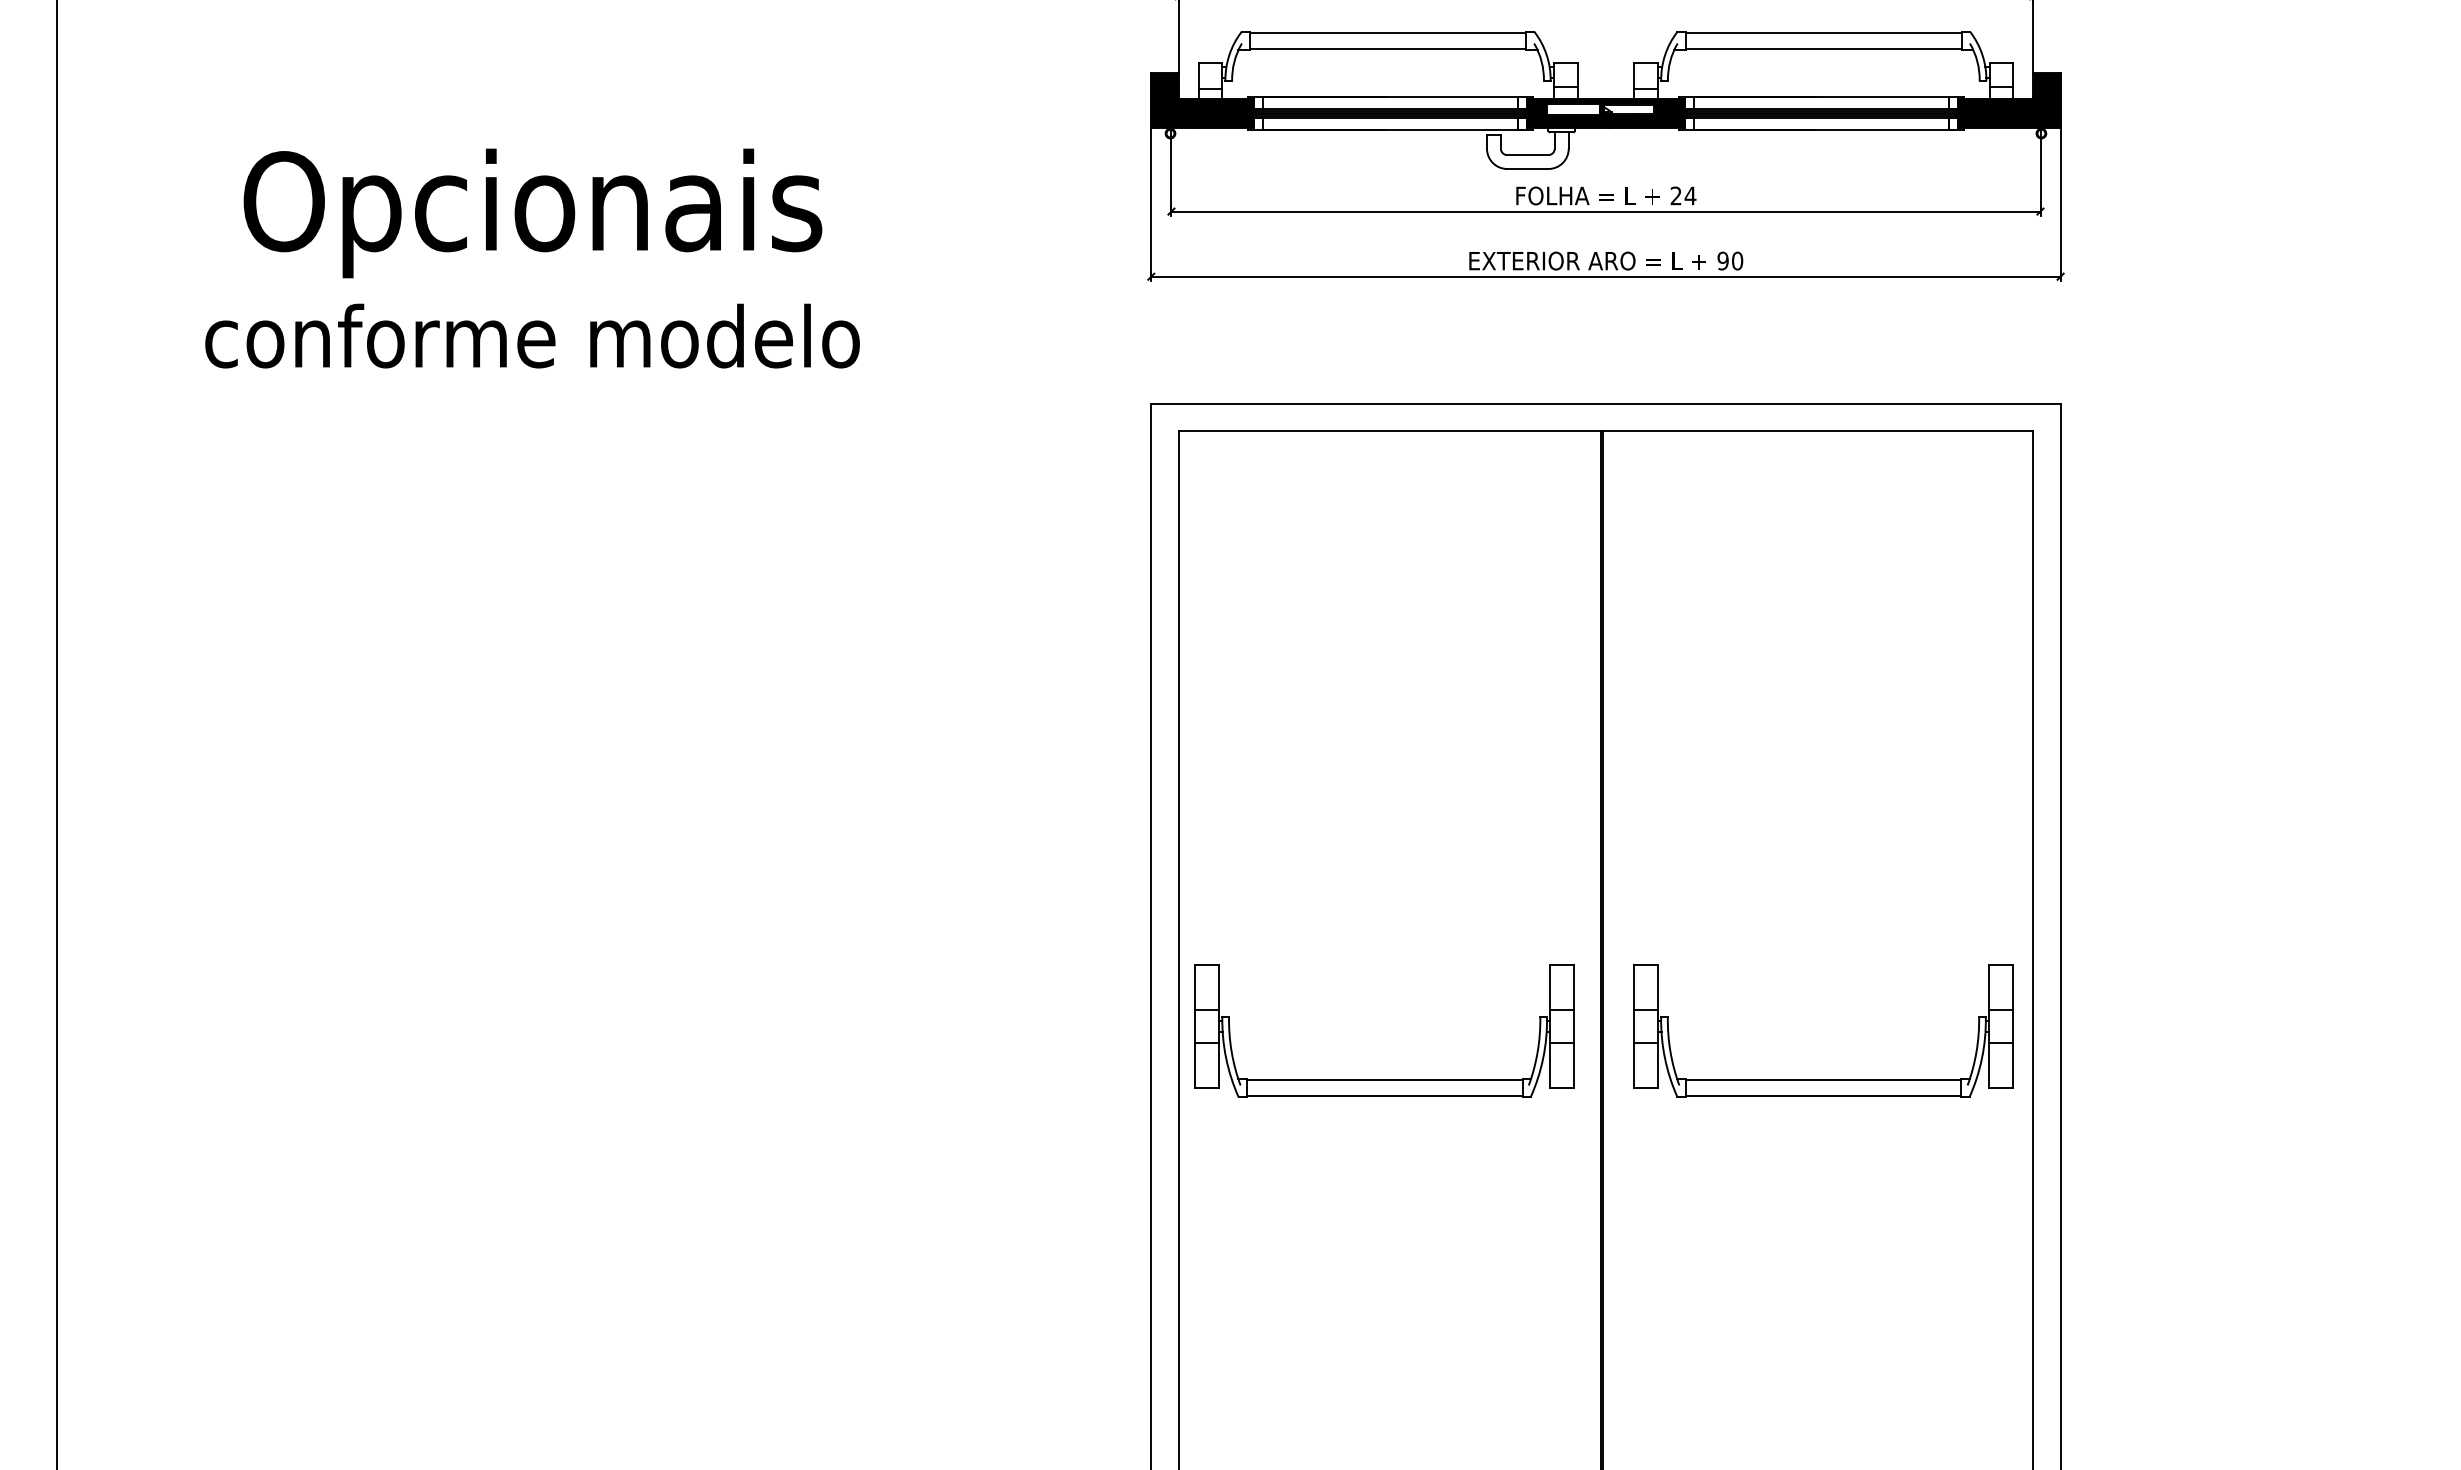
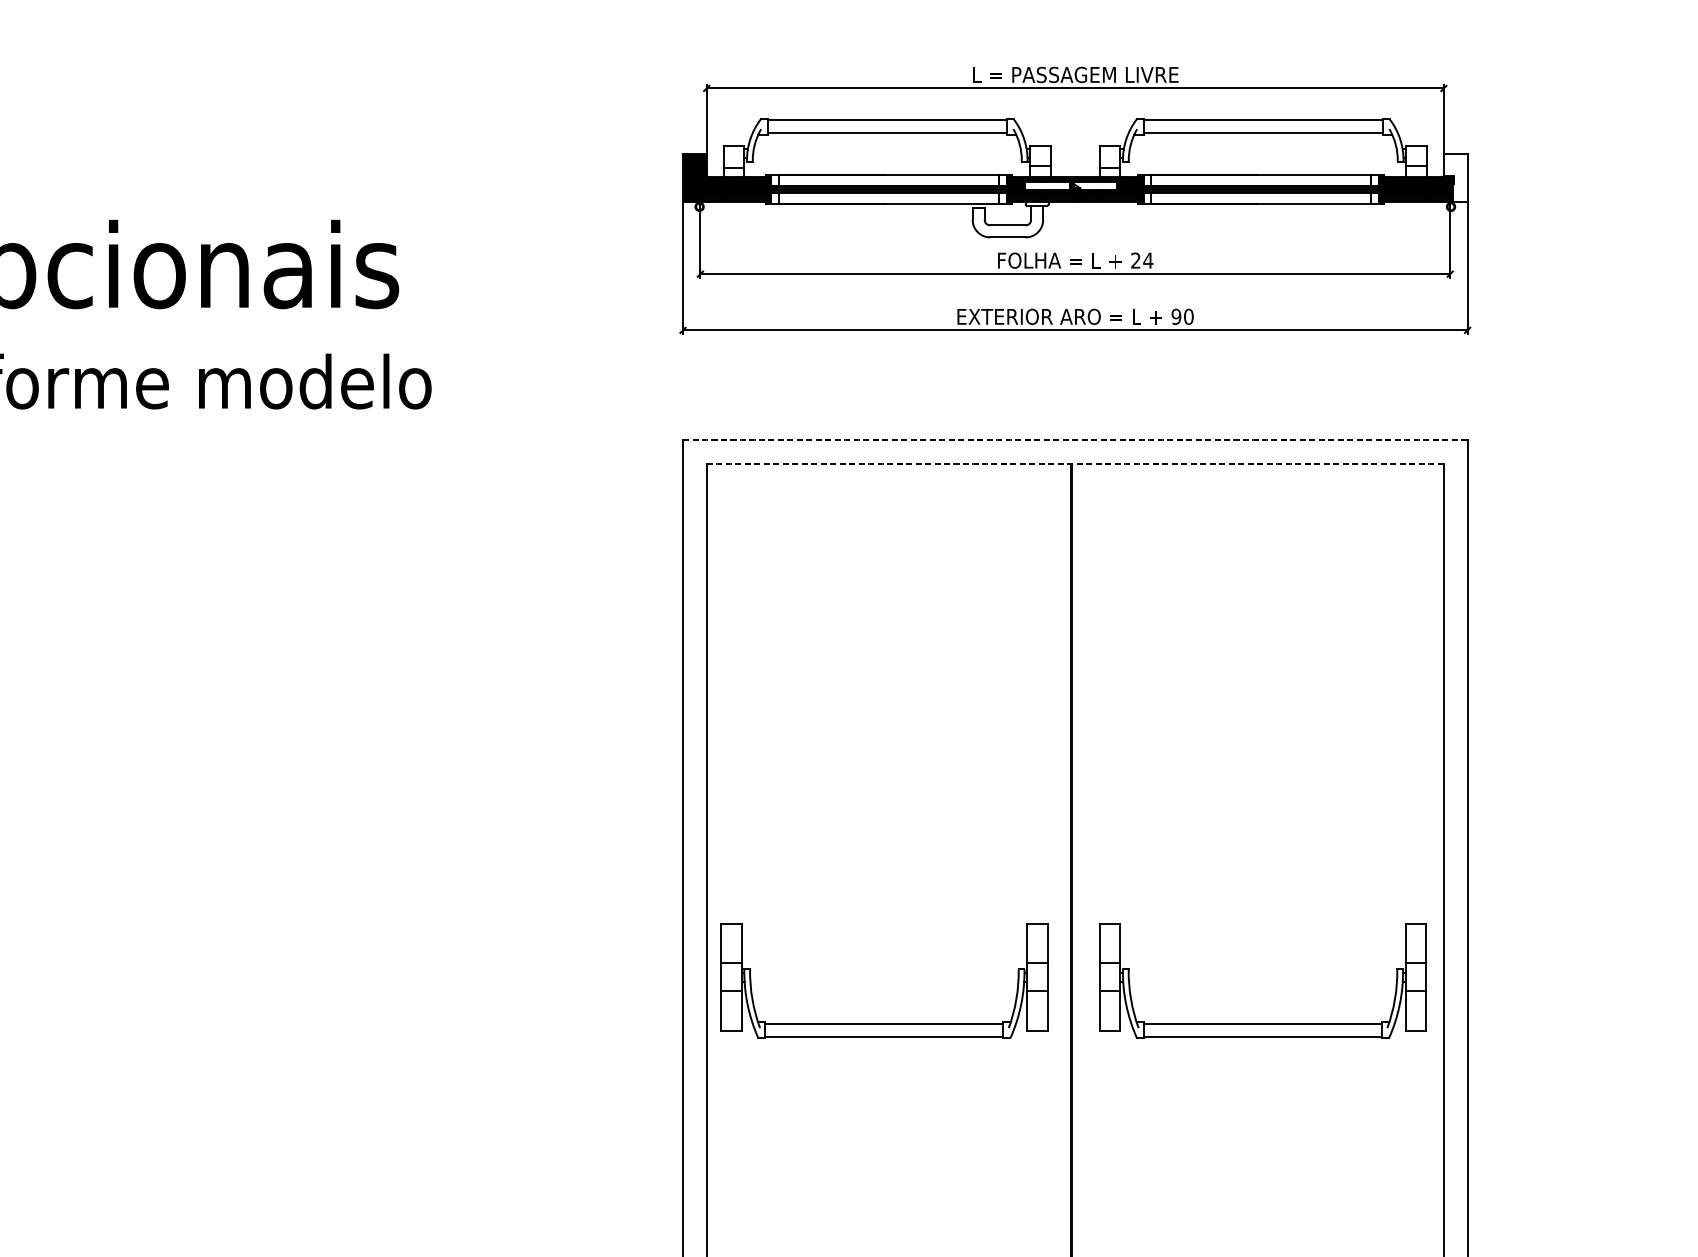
fill: (2046, 99) -> (1455, 177), removed
line: (1605, 403) -> (1074, 439), solid -> dashed
line: (1606, 431) -> (1075, 463), solid -> dashed

